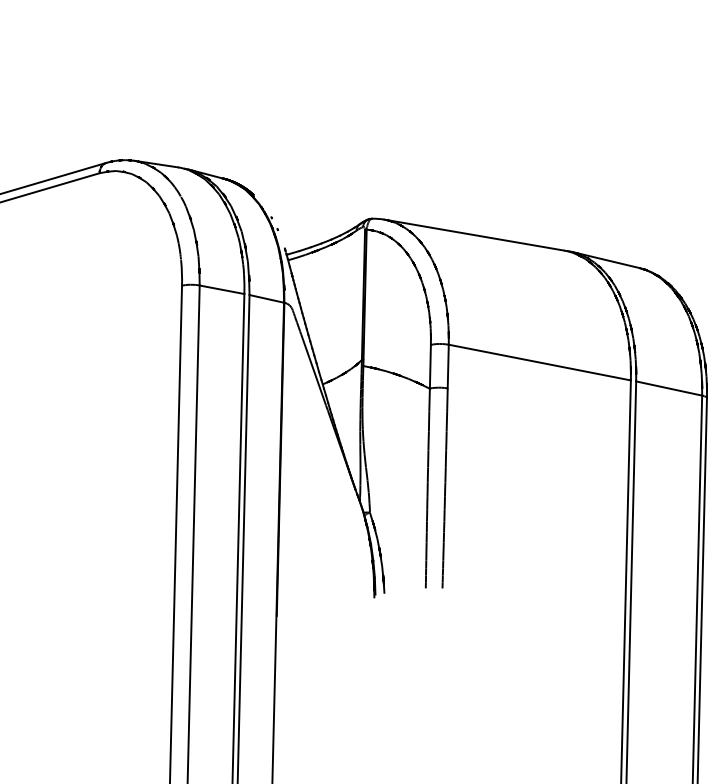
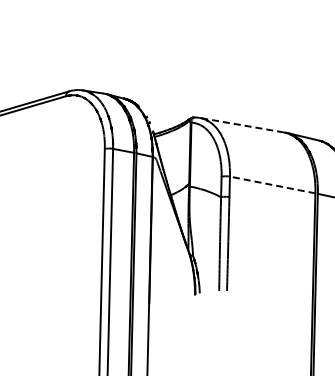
line: (473, 235) -> (241, 125), solid -> dashed
line: (539, 363) -> (272, 185), solid -> dashed

